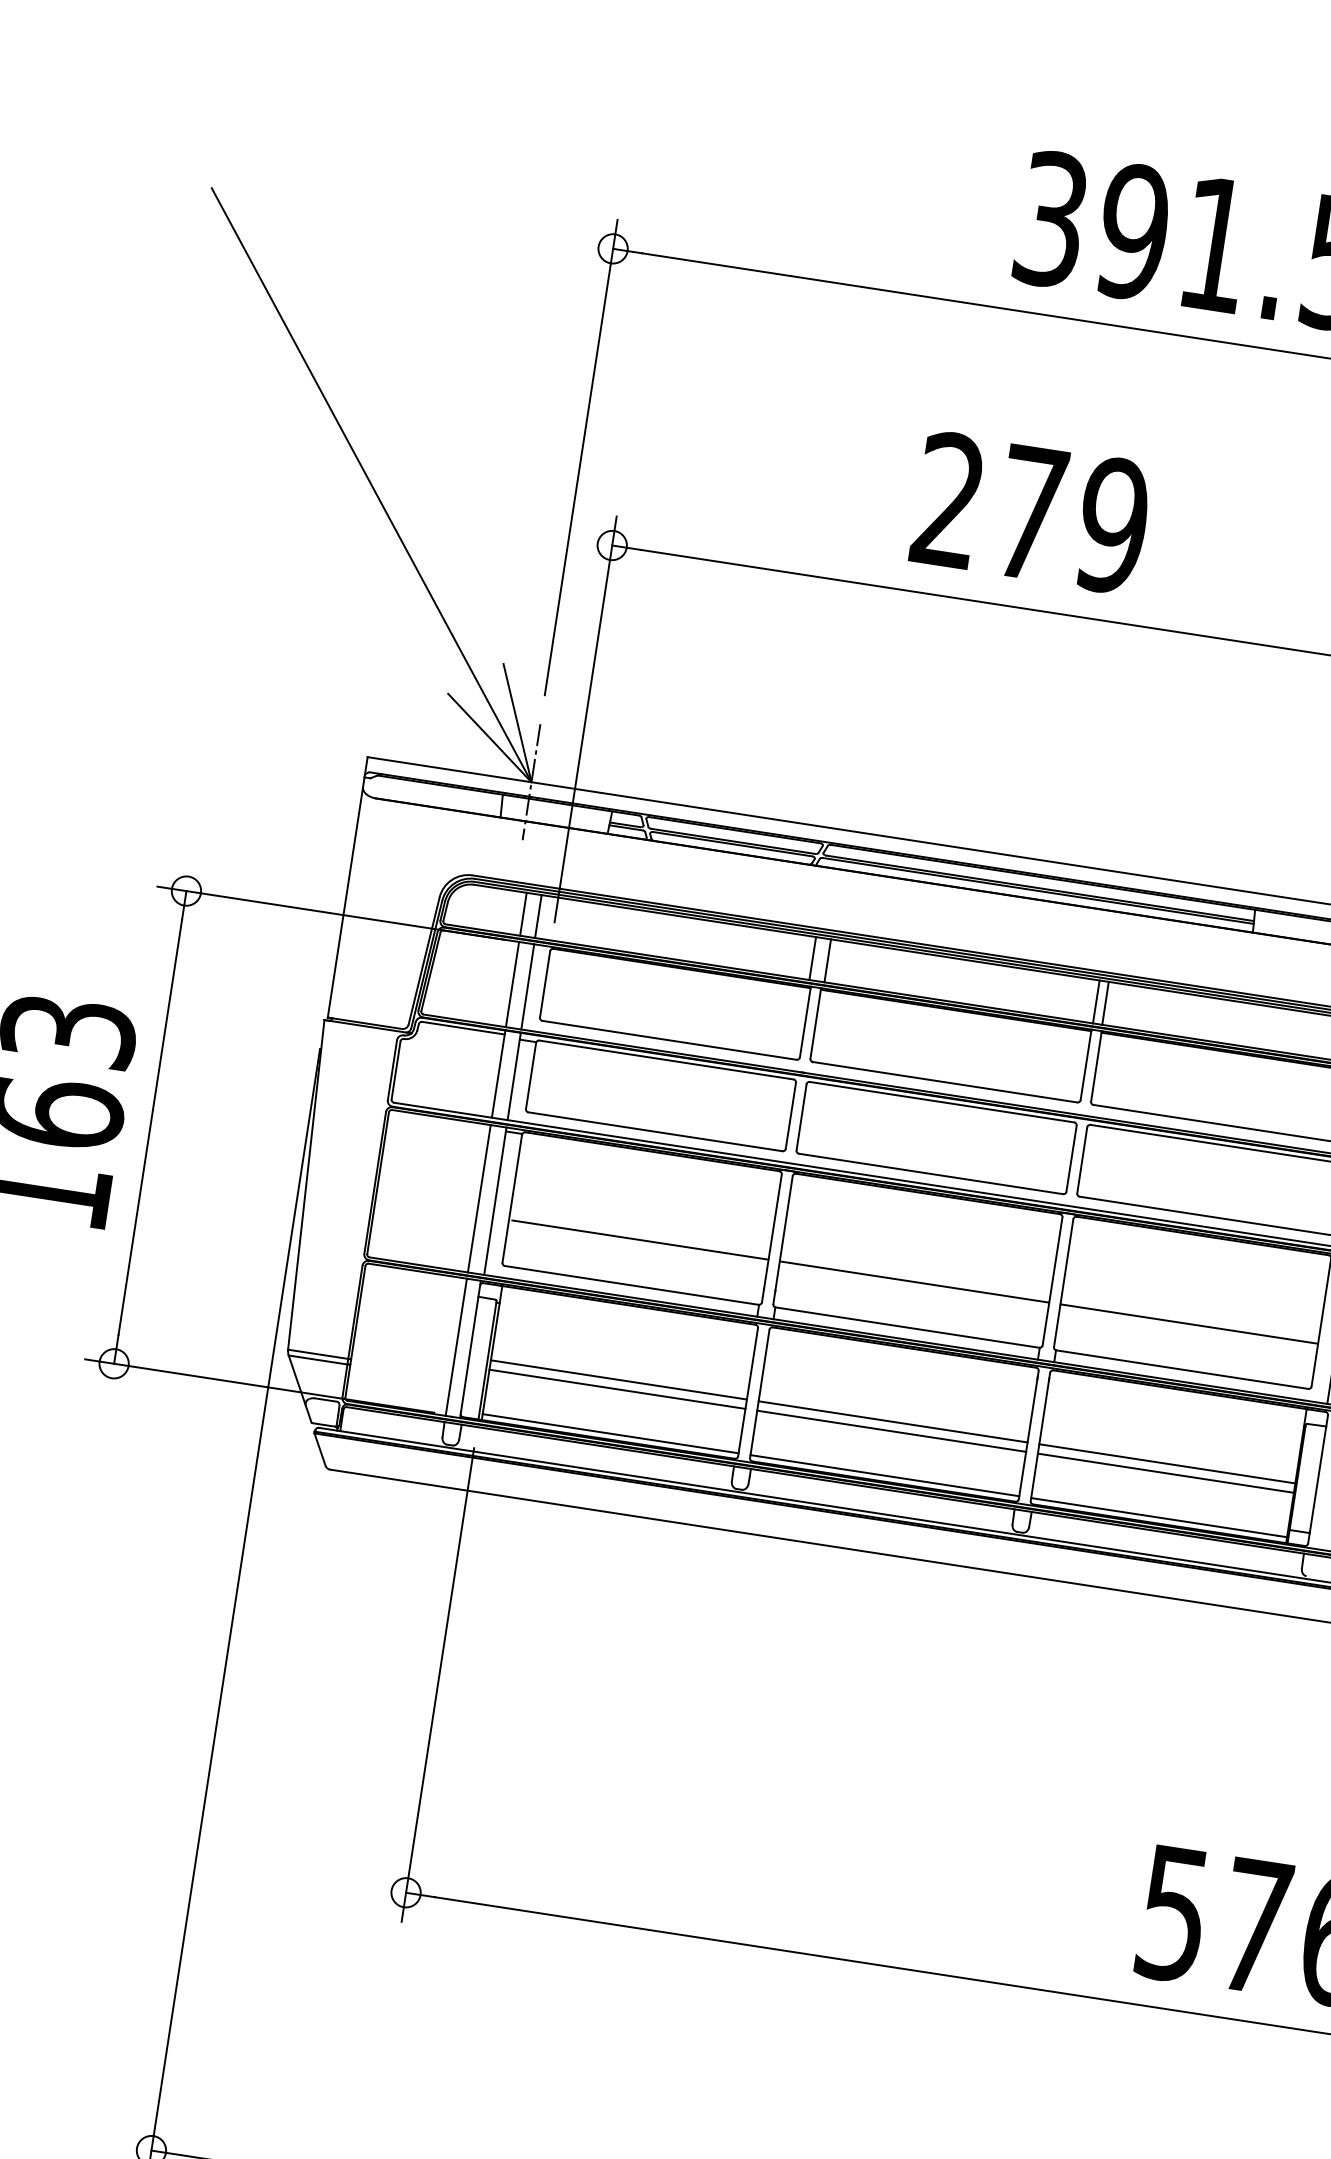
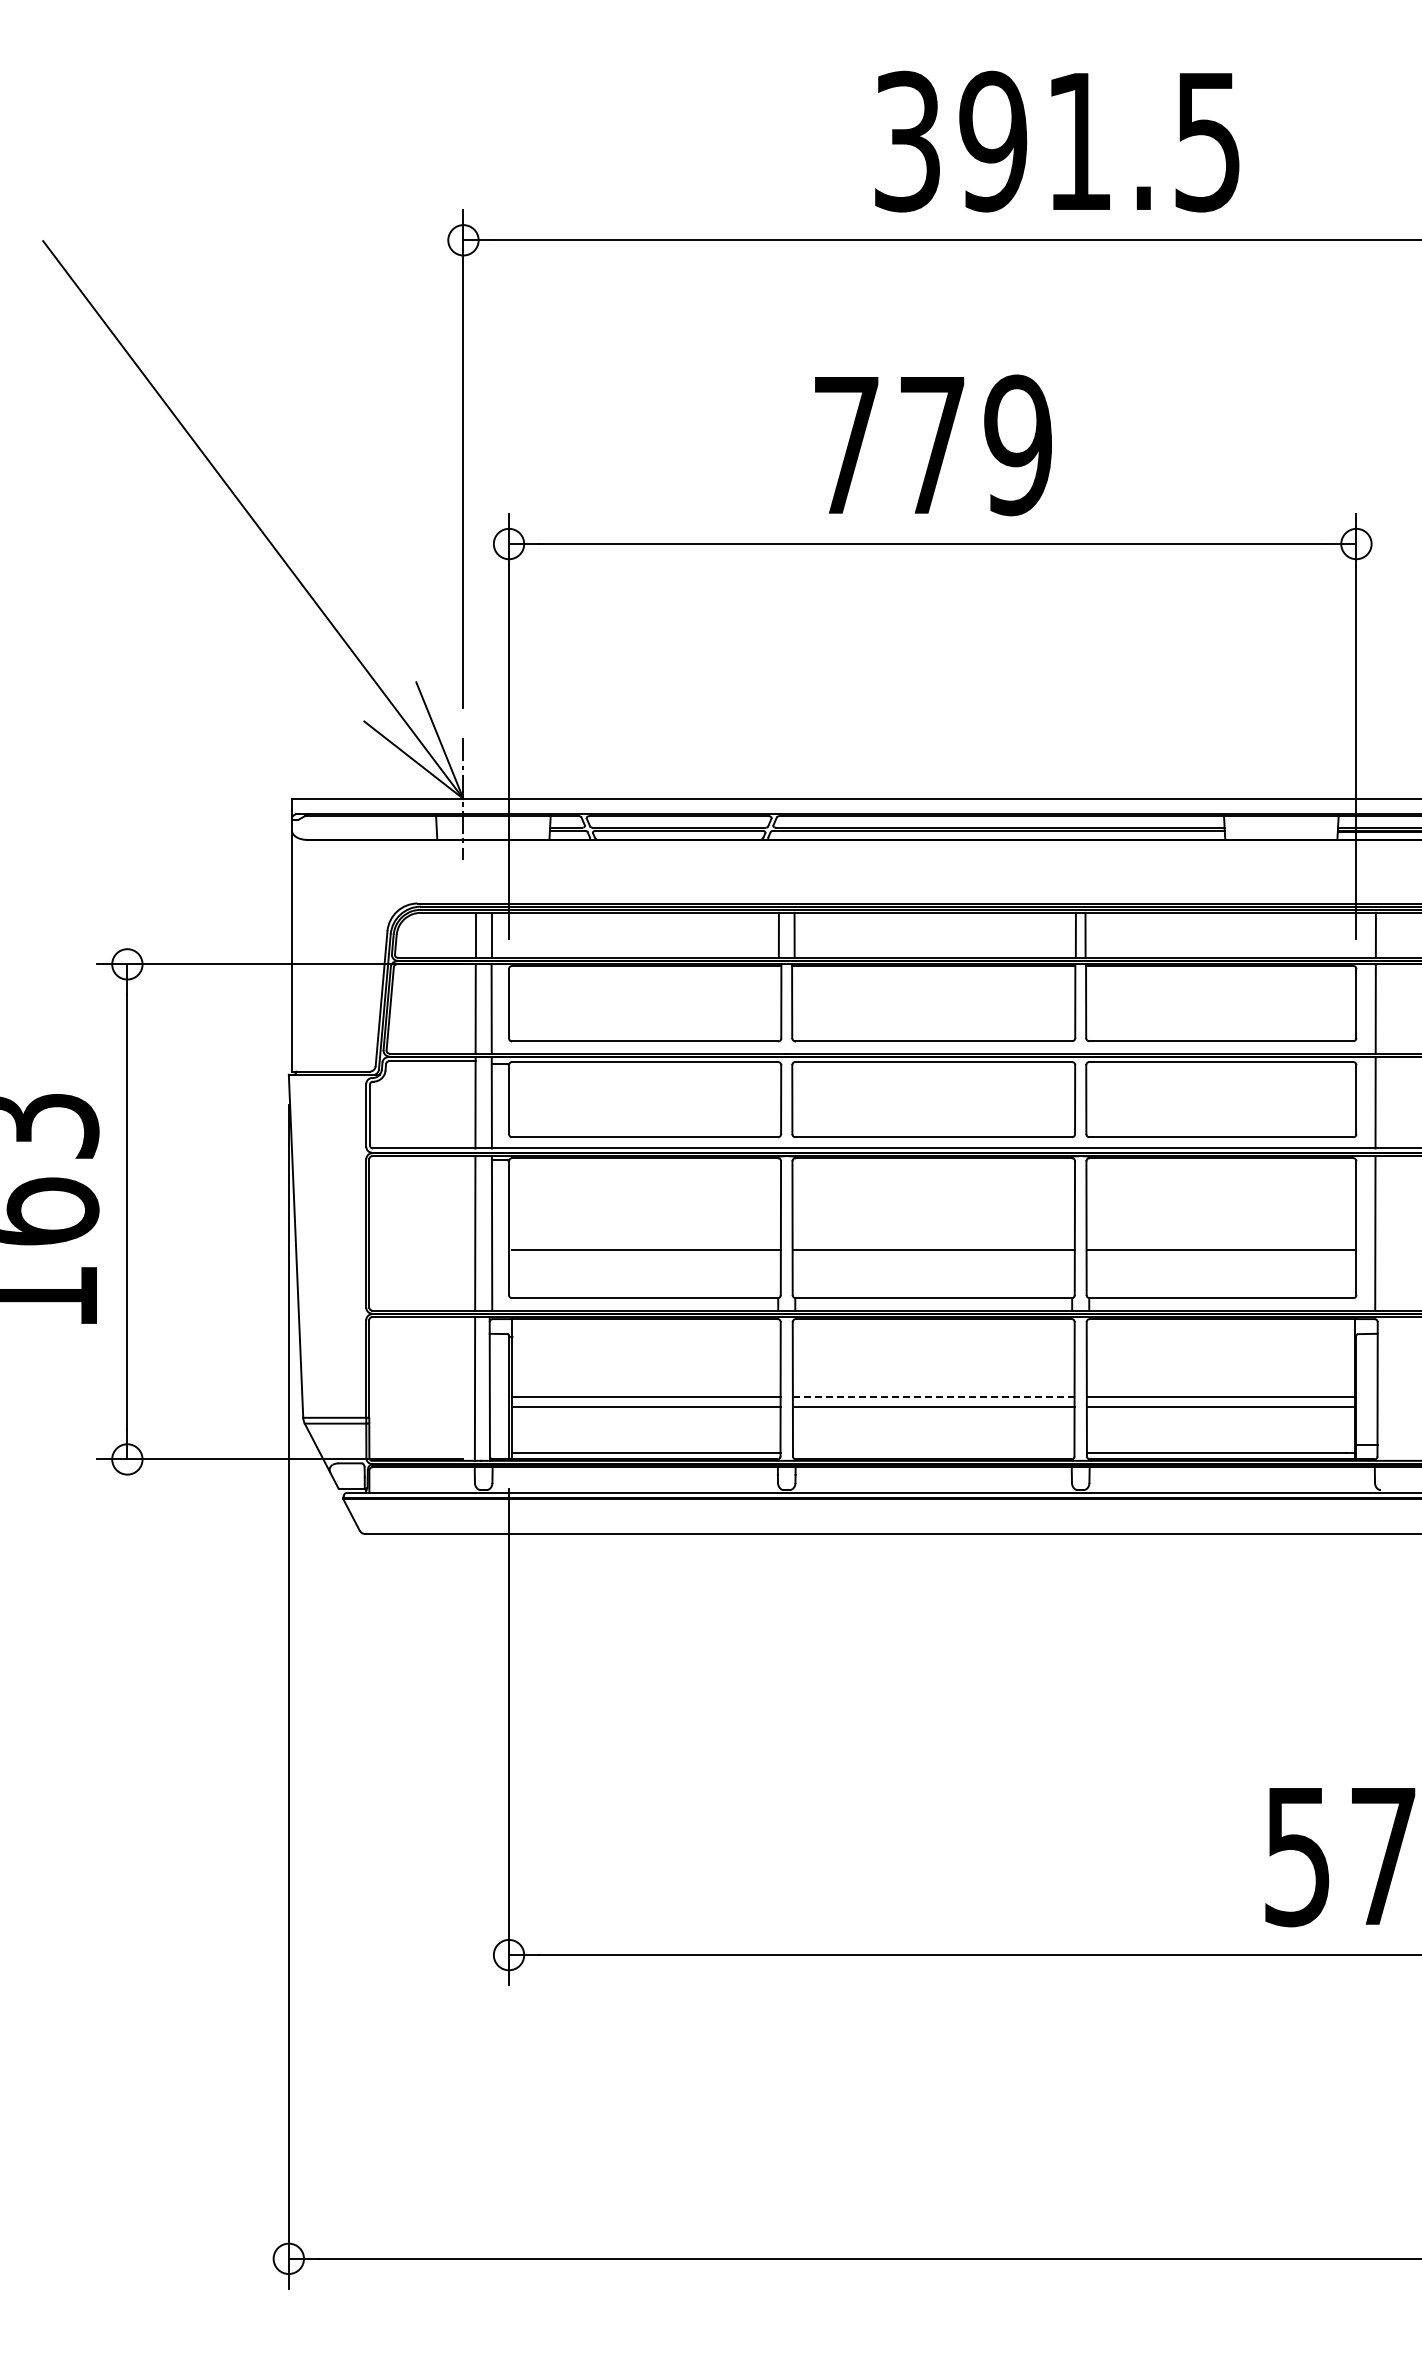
text: (948, 498) -> (845, 443), 279 -> 779
line: (892, 1421) -> (933, 1396), solid -> dashed
line: (884, 1475) -> (933, 1453), removed

